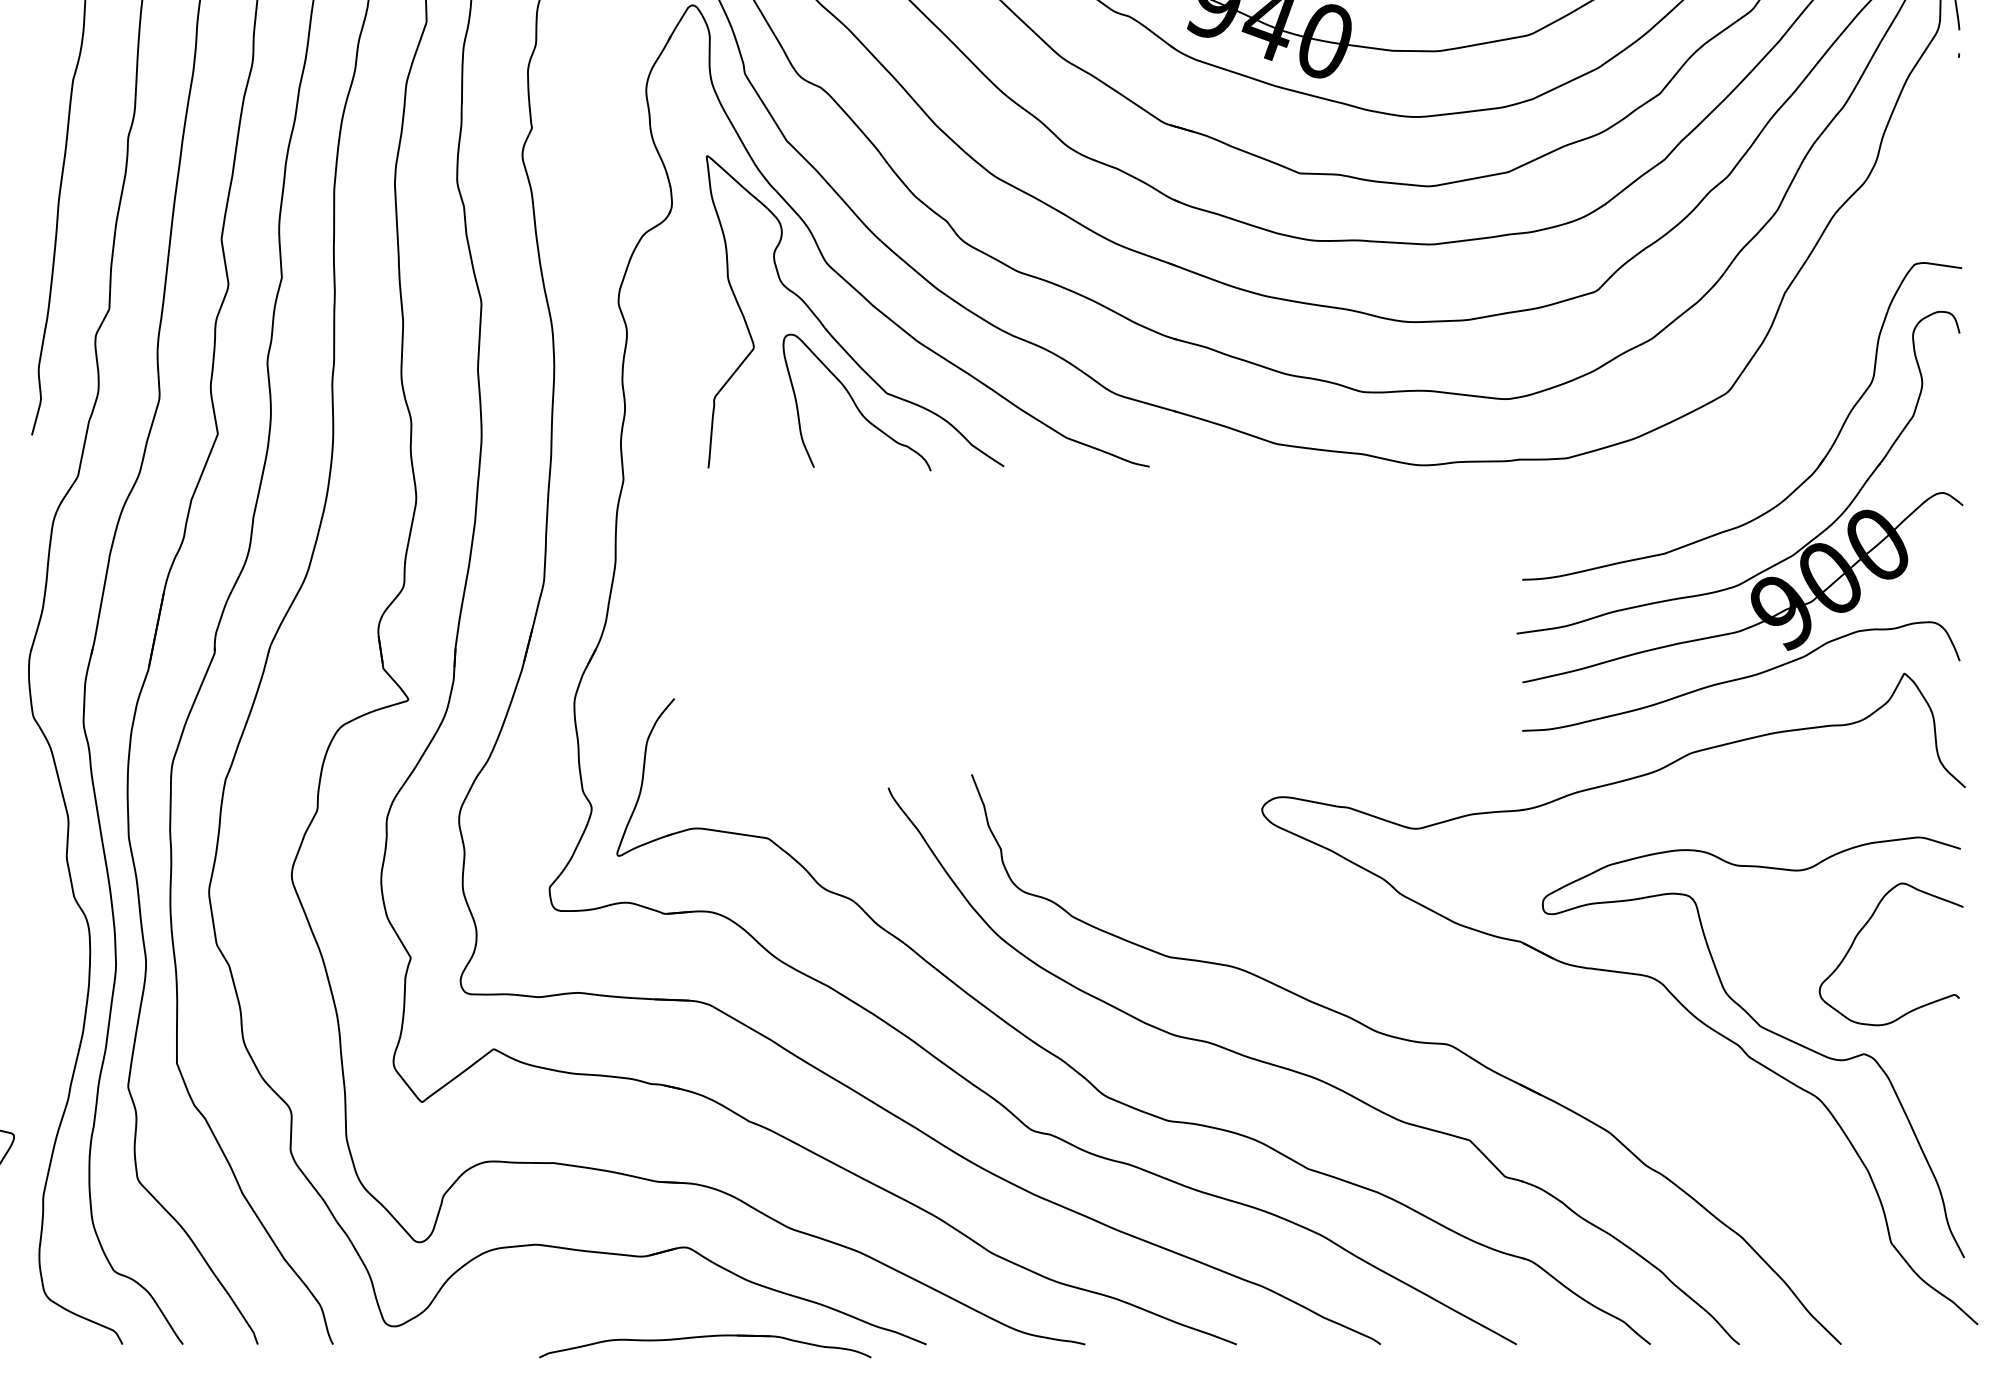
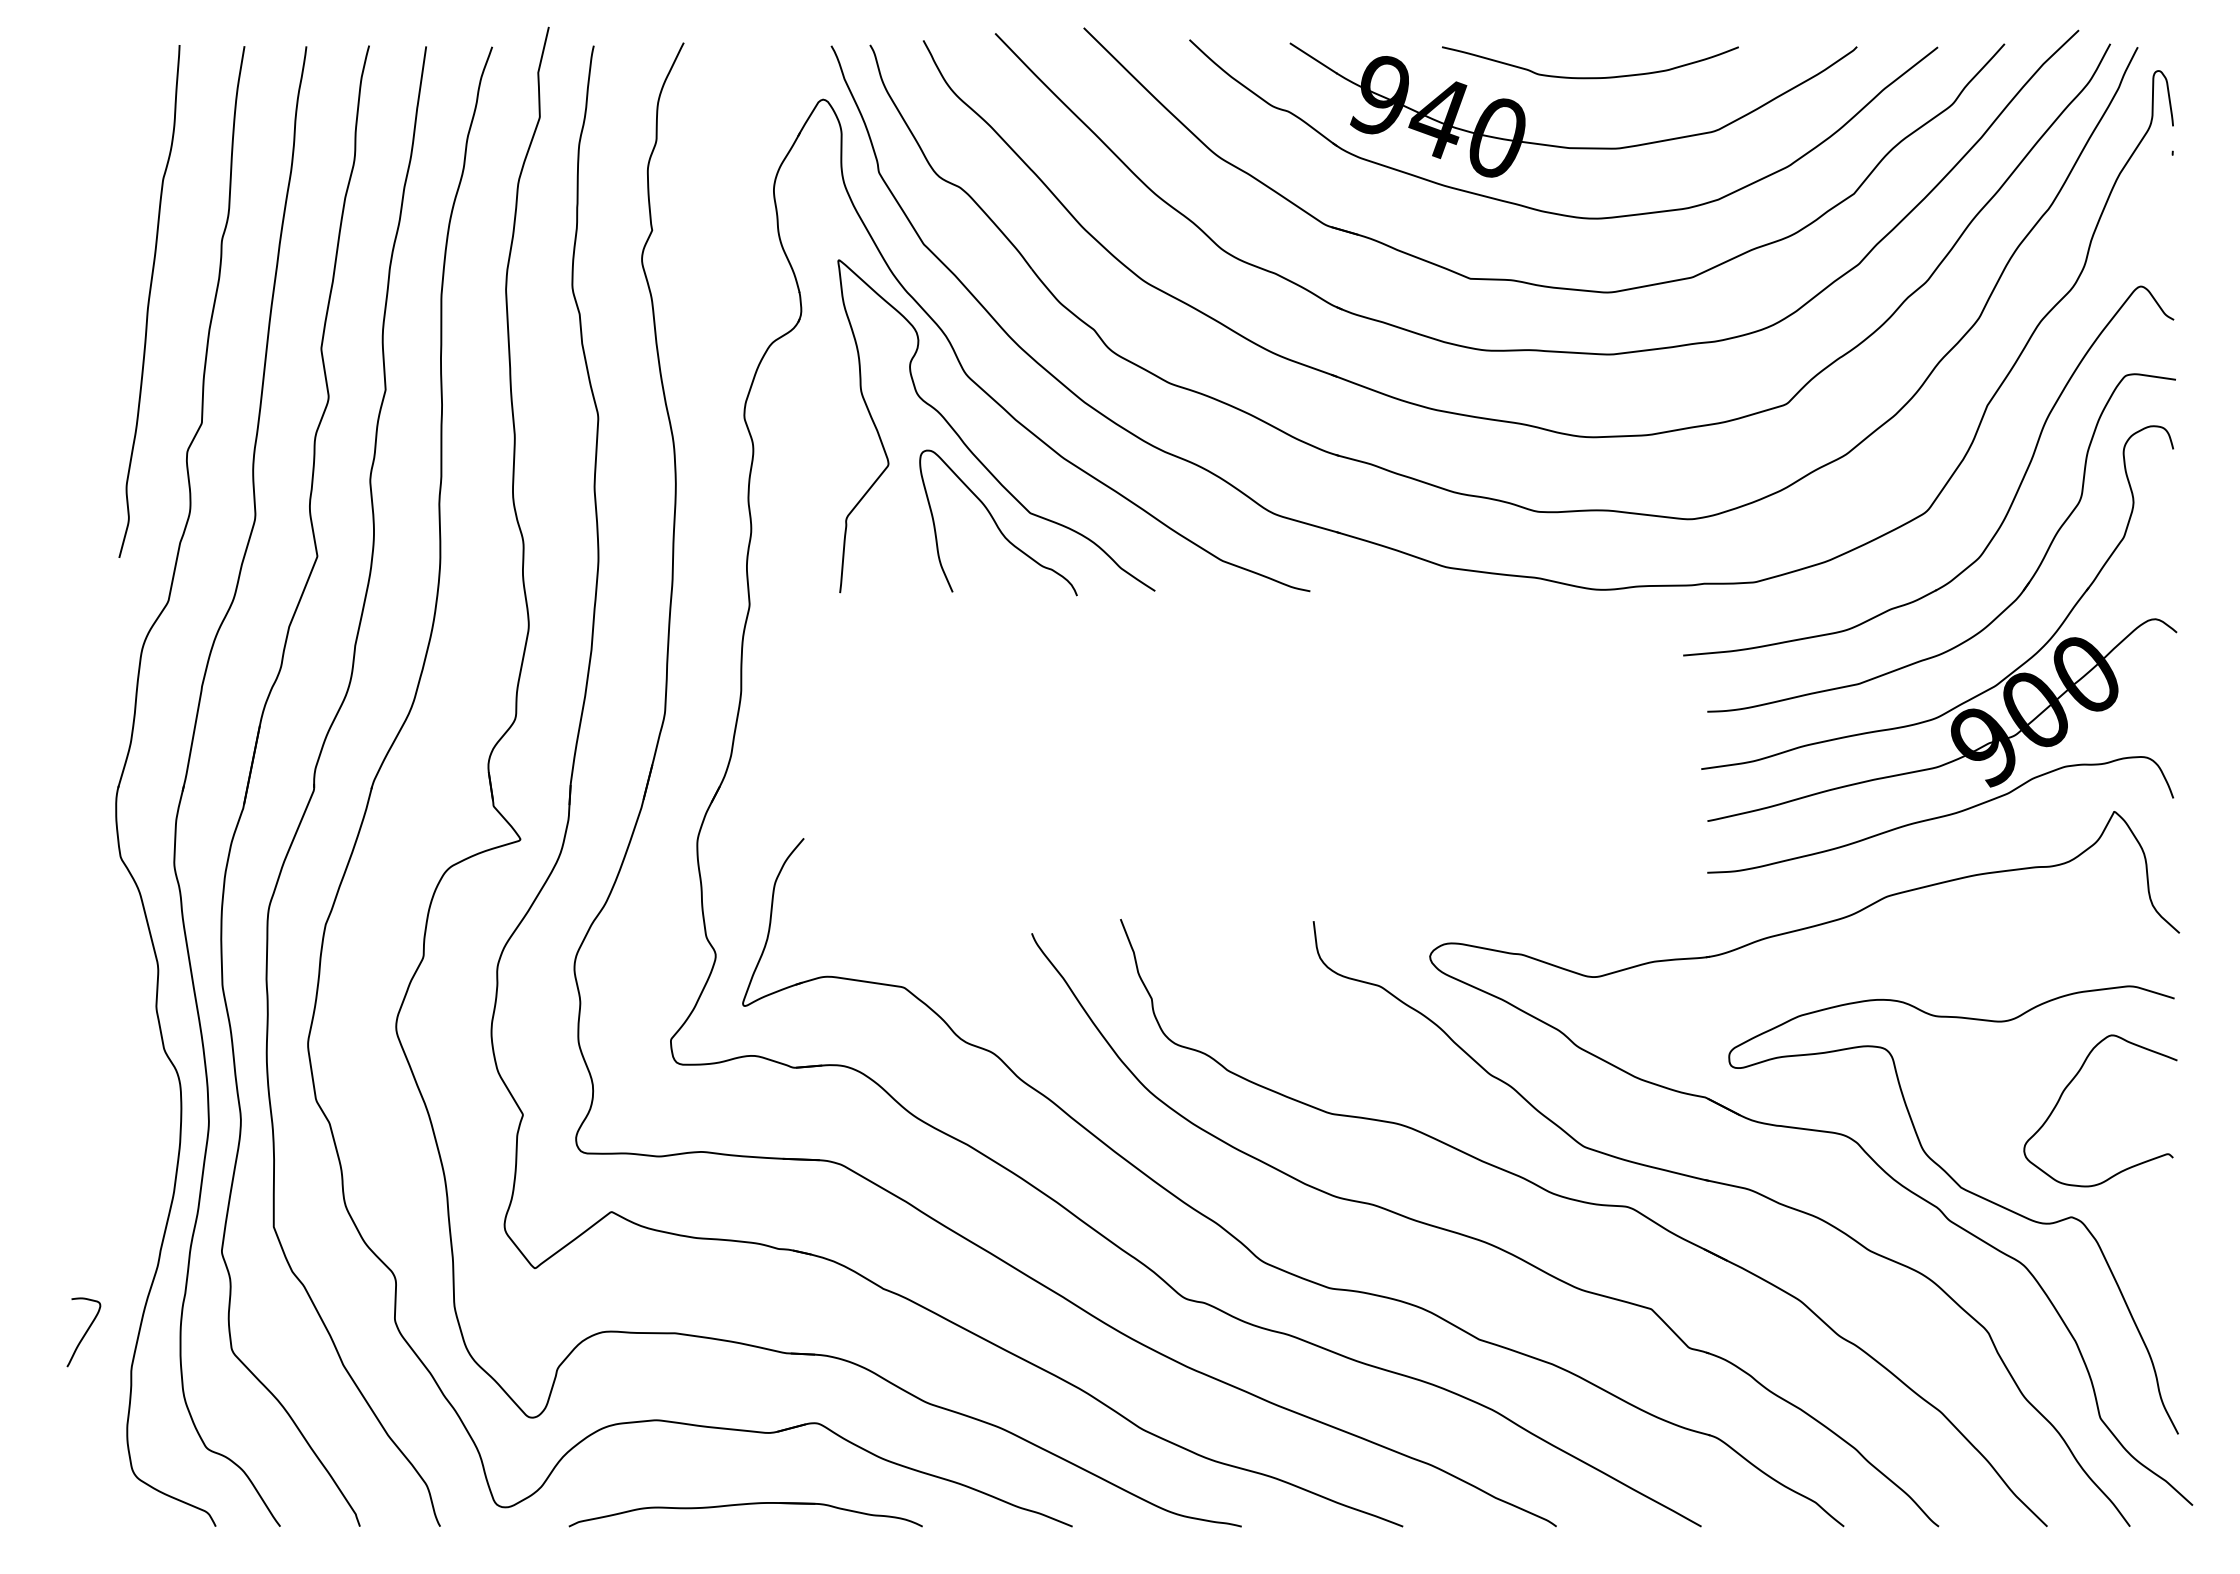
part: (1804, 390) -> (2007, 510), added
part: (1543, 1025) -> (1729, 1186), added
part: (704, 1337) -> (744, 1505), moved

